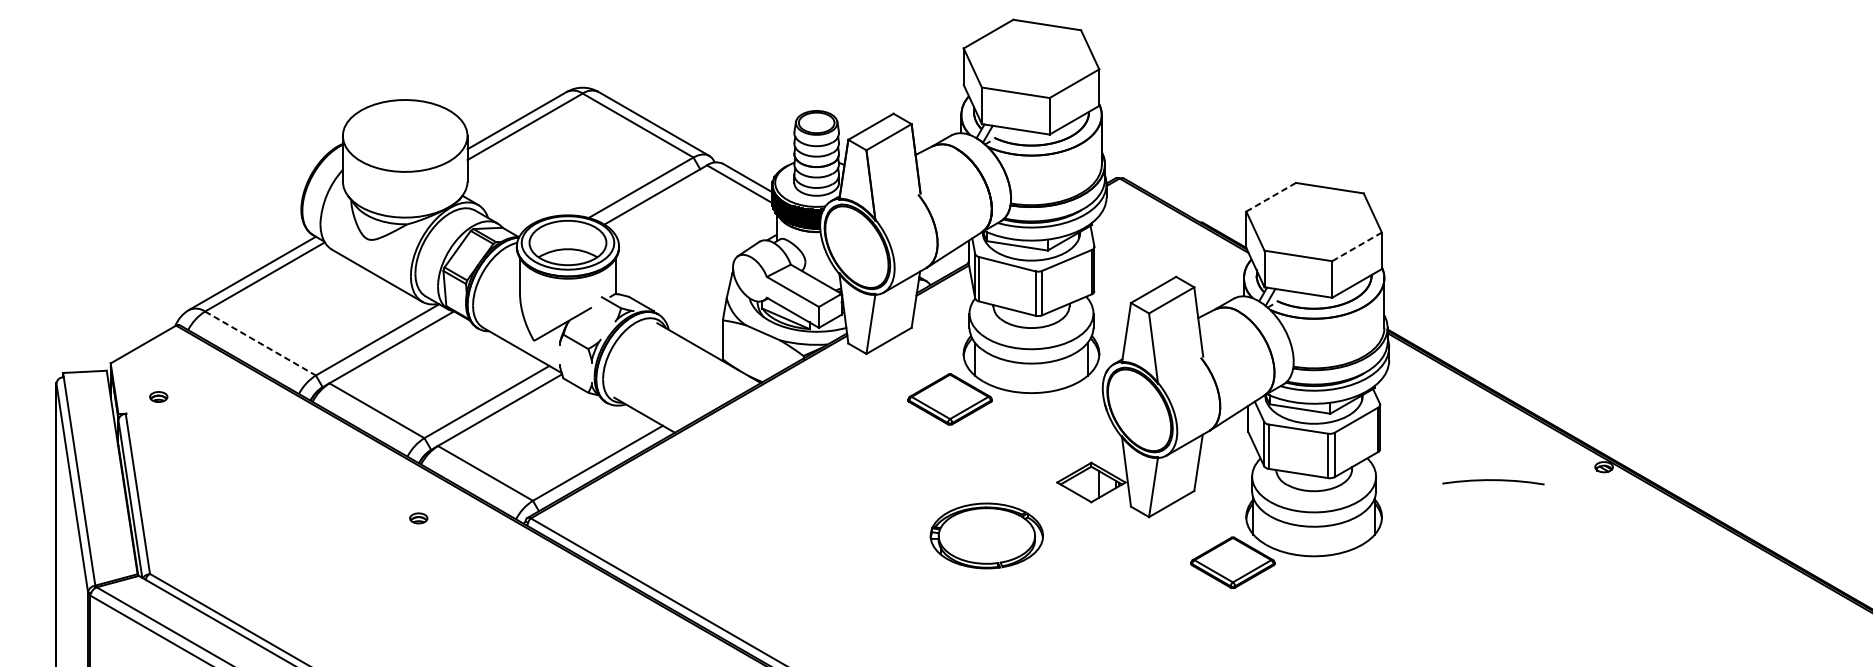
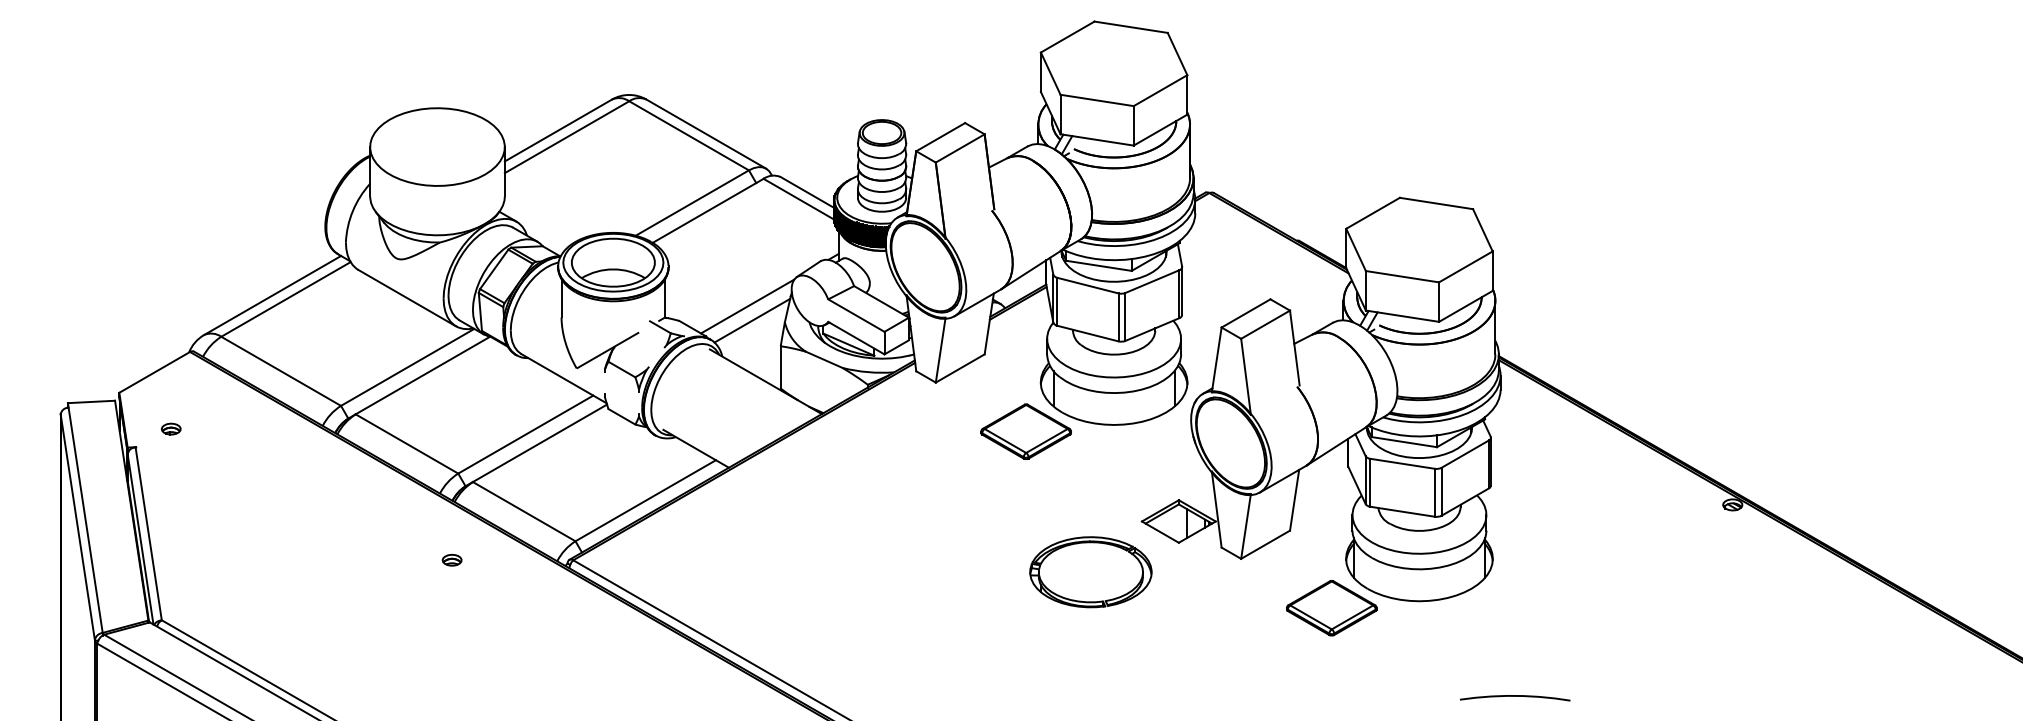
line: (1271, 197) -> (1373, 213), dashed -> solid
line: (1356, 246) -> (1465, 266), dashed -> solid
line: (692, 283) -> (747, 306), added
line: (696, 296) -> (752, 320), added
line: (260, 343) -> (281, 371), dashed -> solid
curve: (1493, 480) -> (1515, 696), moved
part: (986, 536) -> (1090, 572), moved

